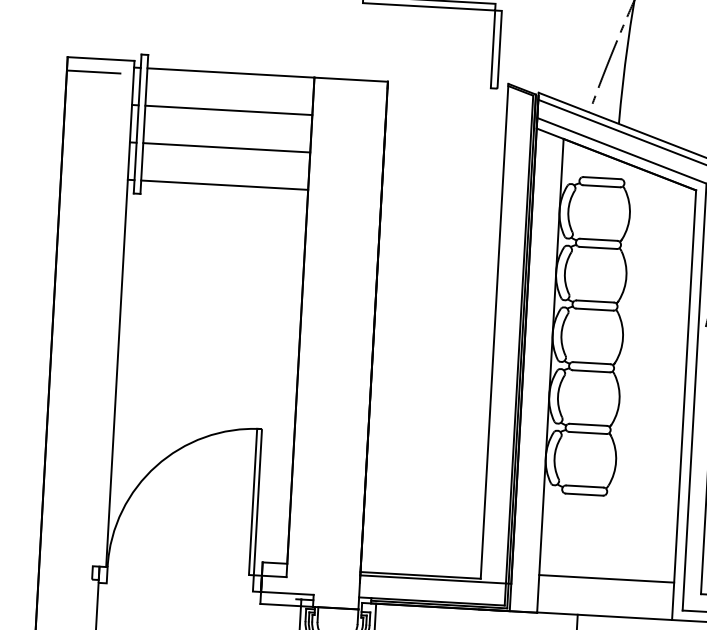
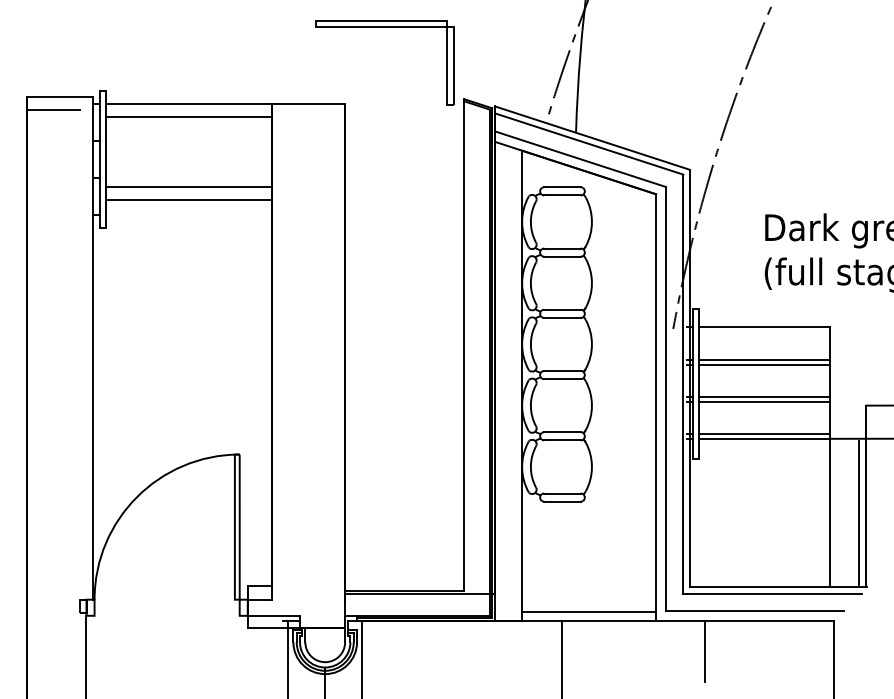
line: (229, 109) -> (189, 116), moved
line: (226, 148) -> (189, 200), moved
line: (224, 185) -> (189, 187), moved
line: (607, 578) -> (589, 611), moved

